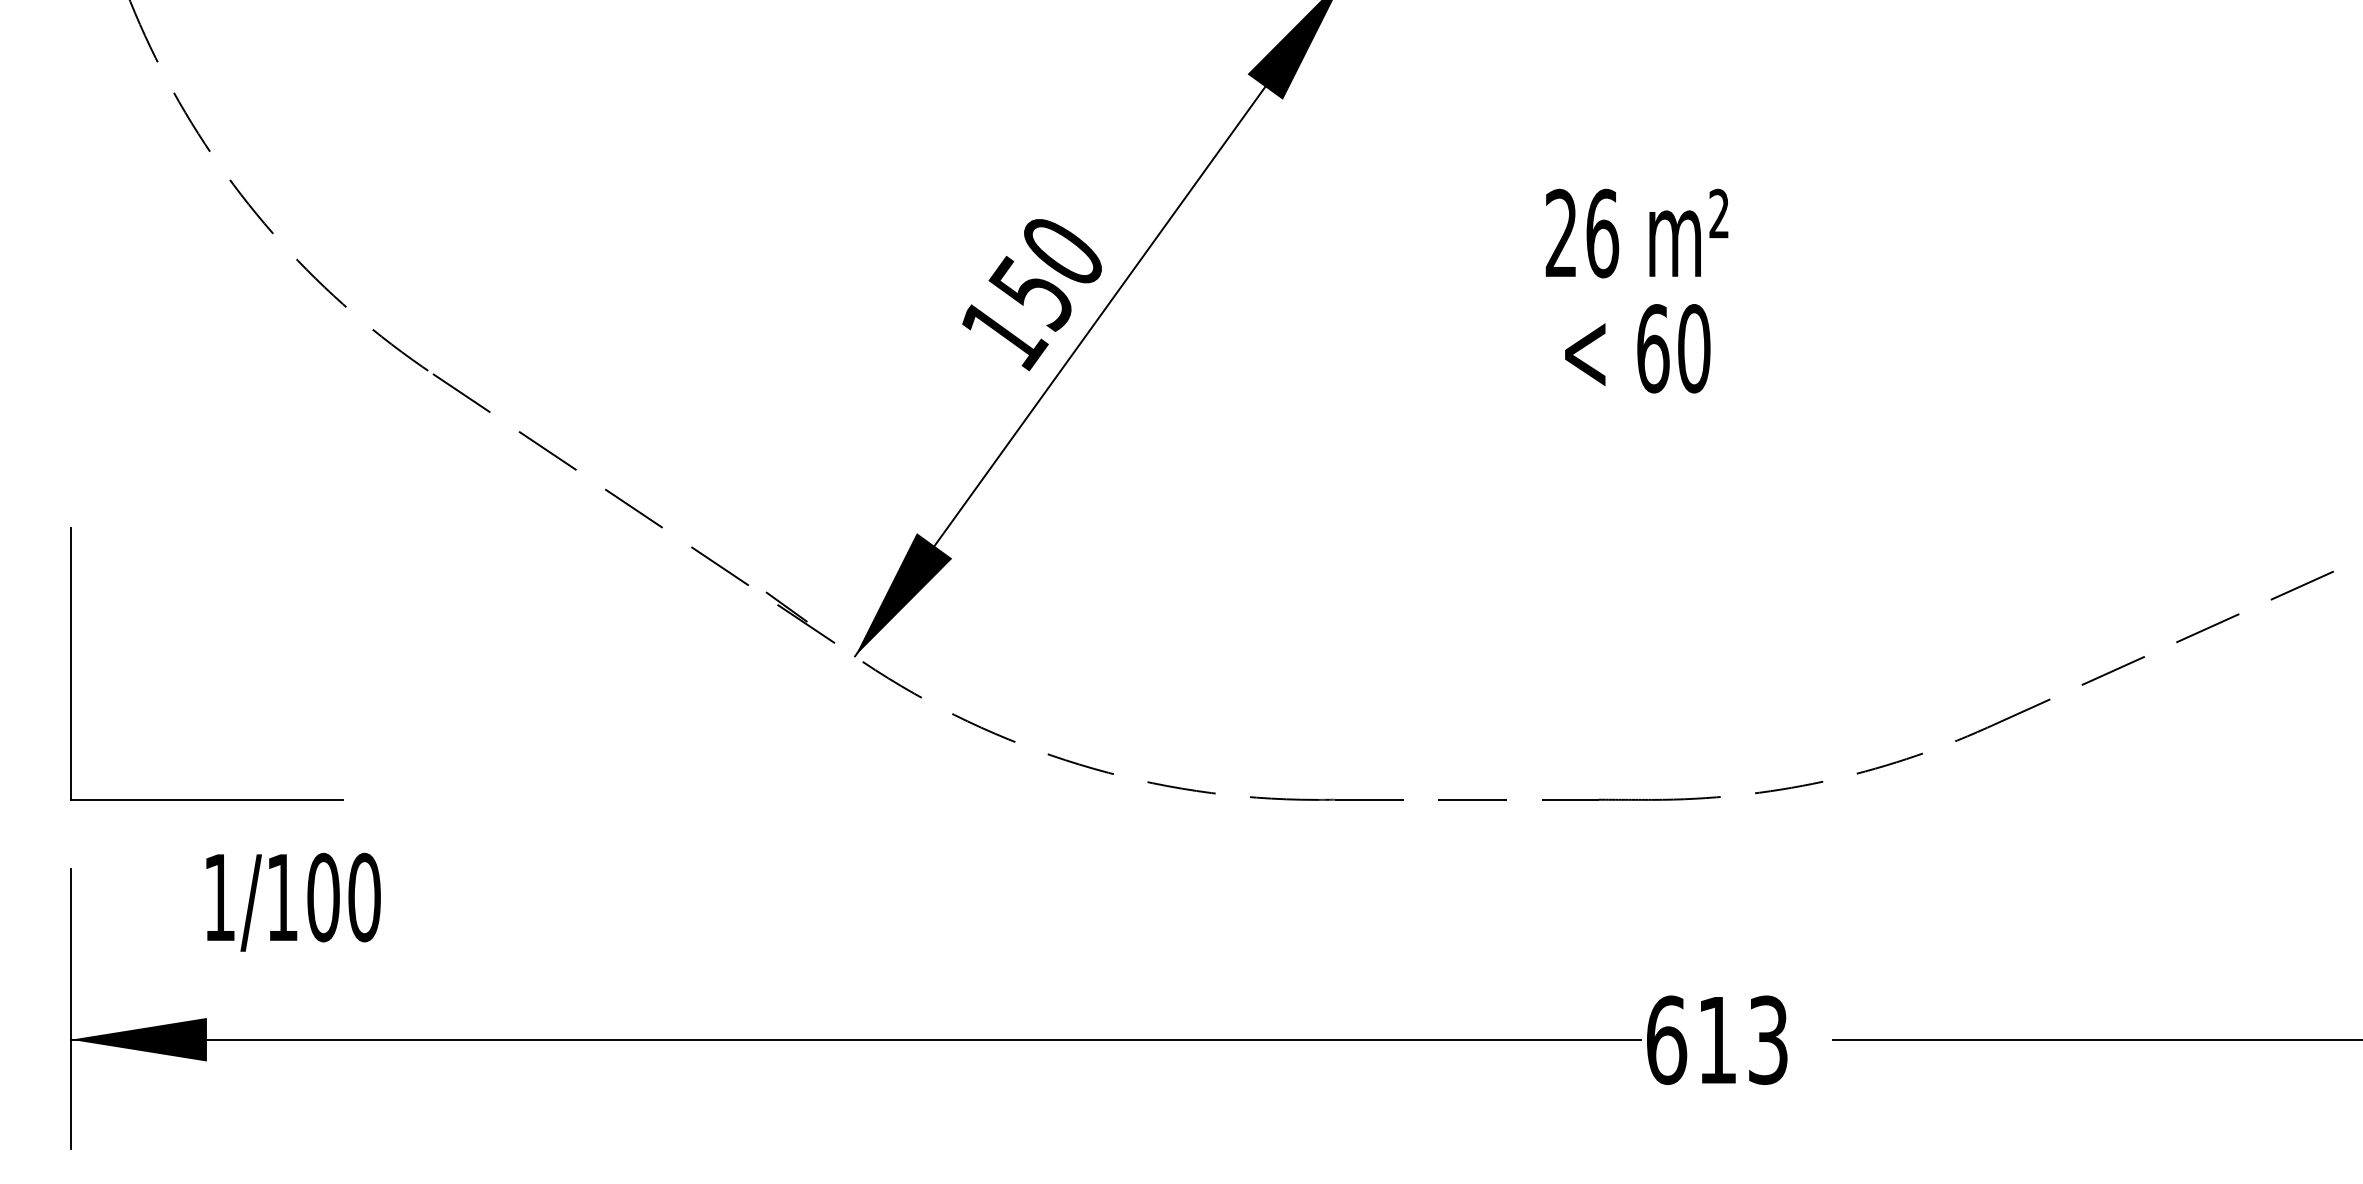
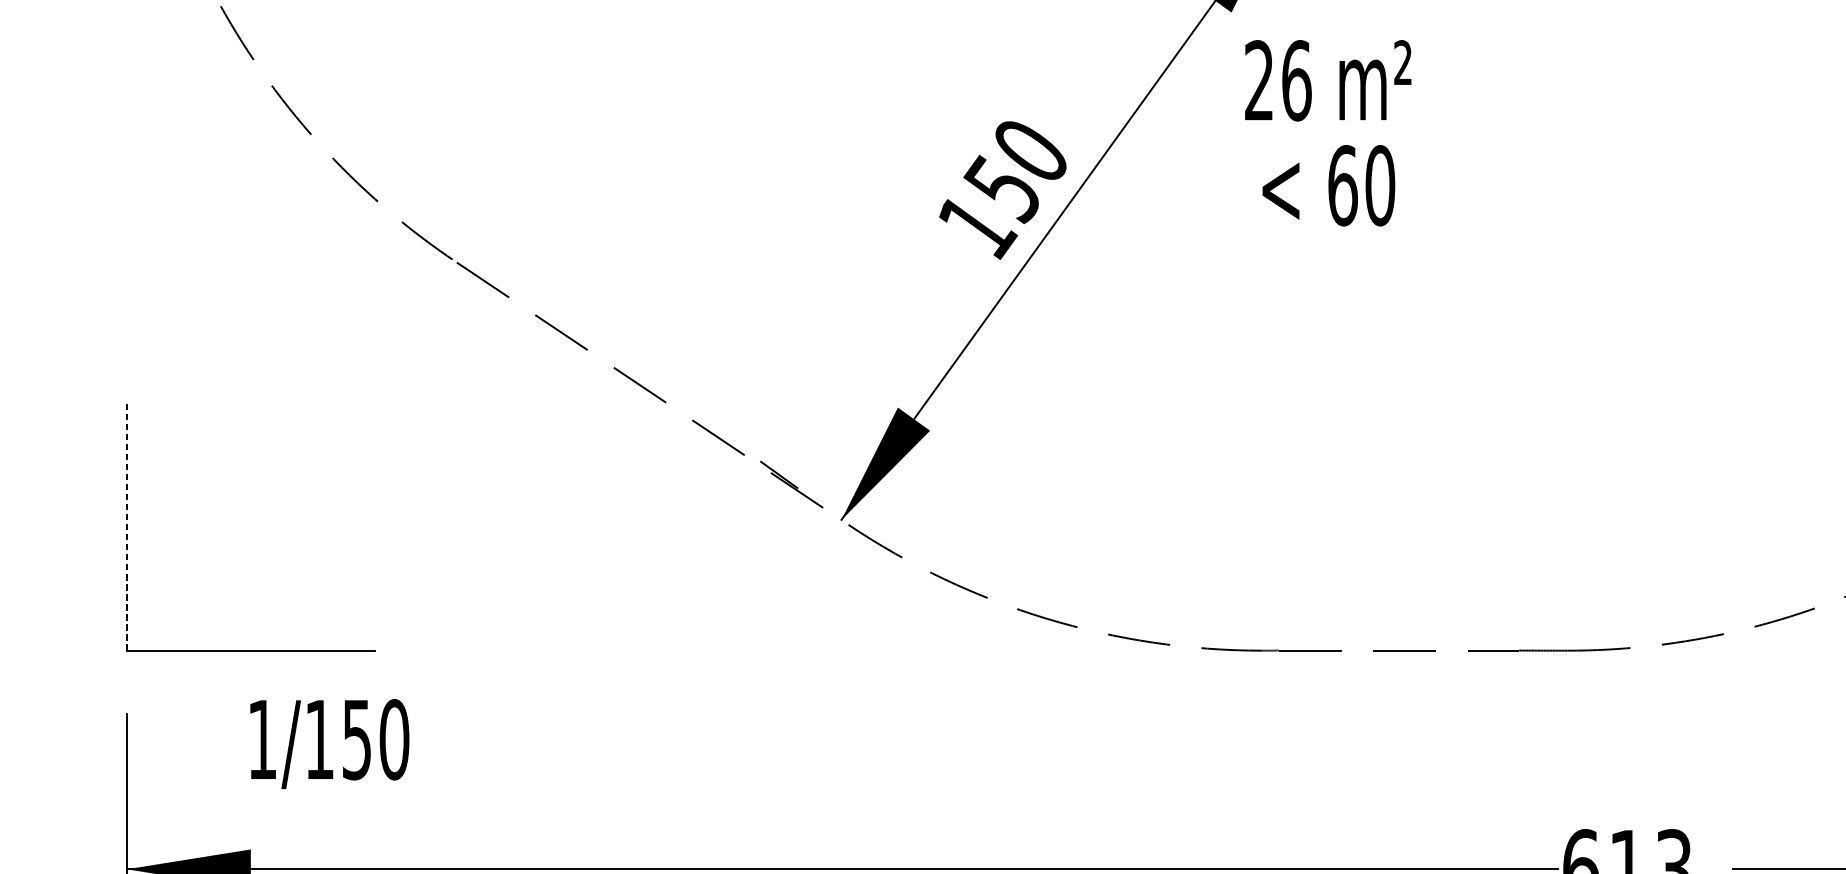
text: (1636, 290) -> (1327, 132), moved
line: (70, 663) -> (126, 526), solid -> dashed
text: (323, 897) -> (357, 739), 1/100 -> 1/150

